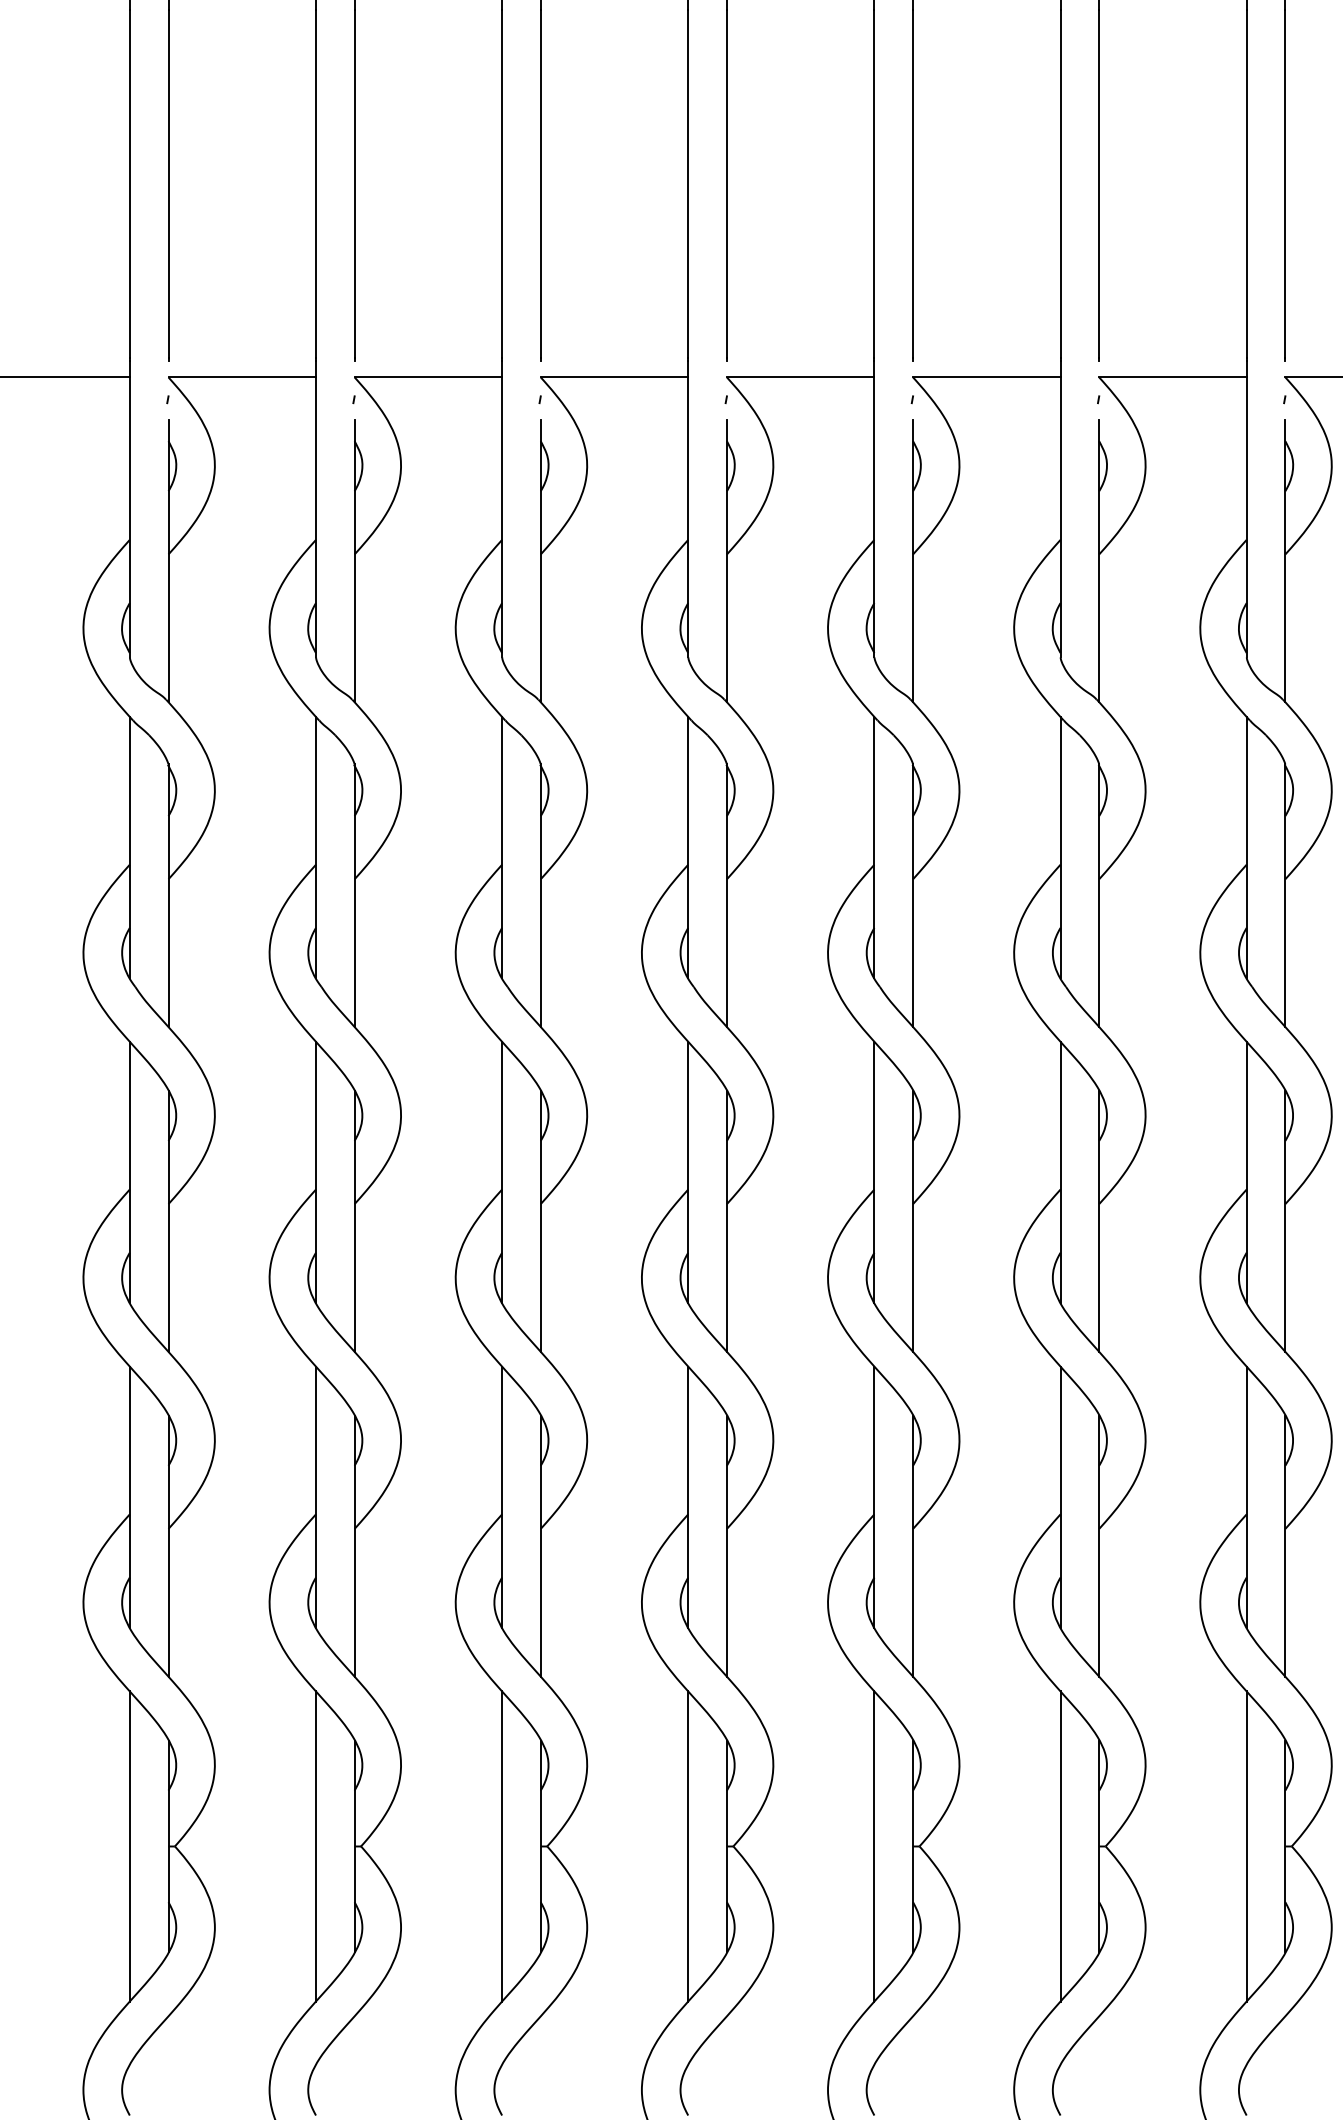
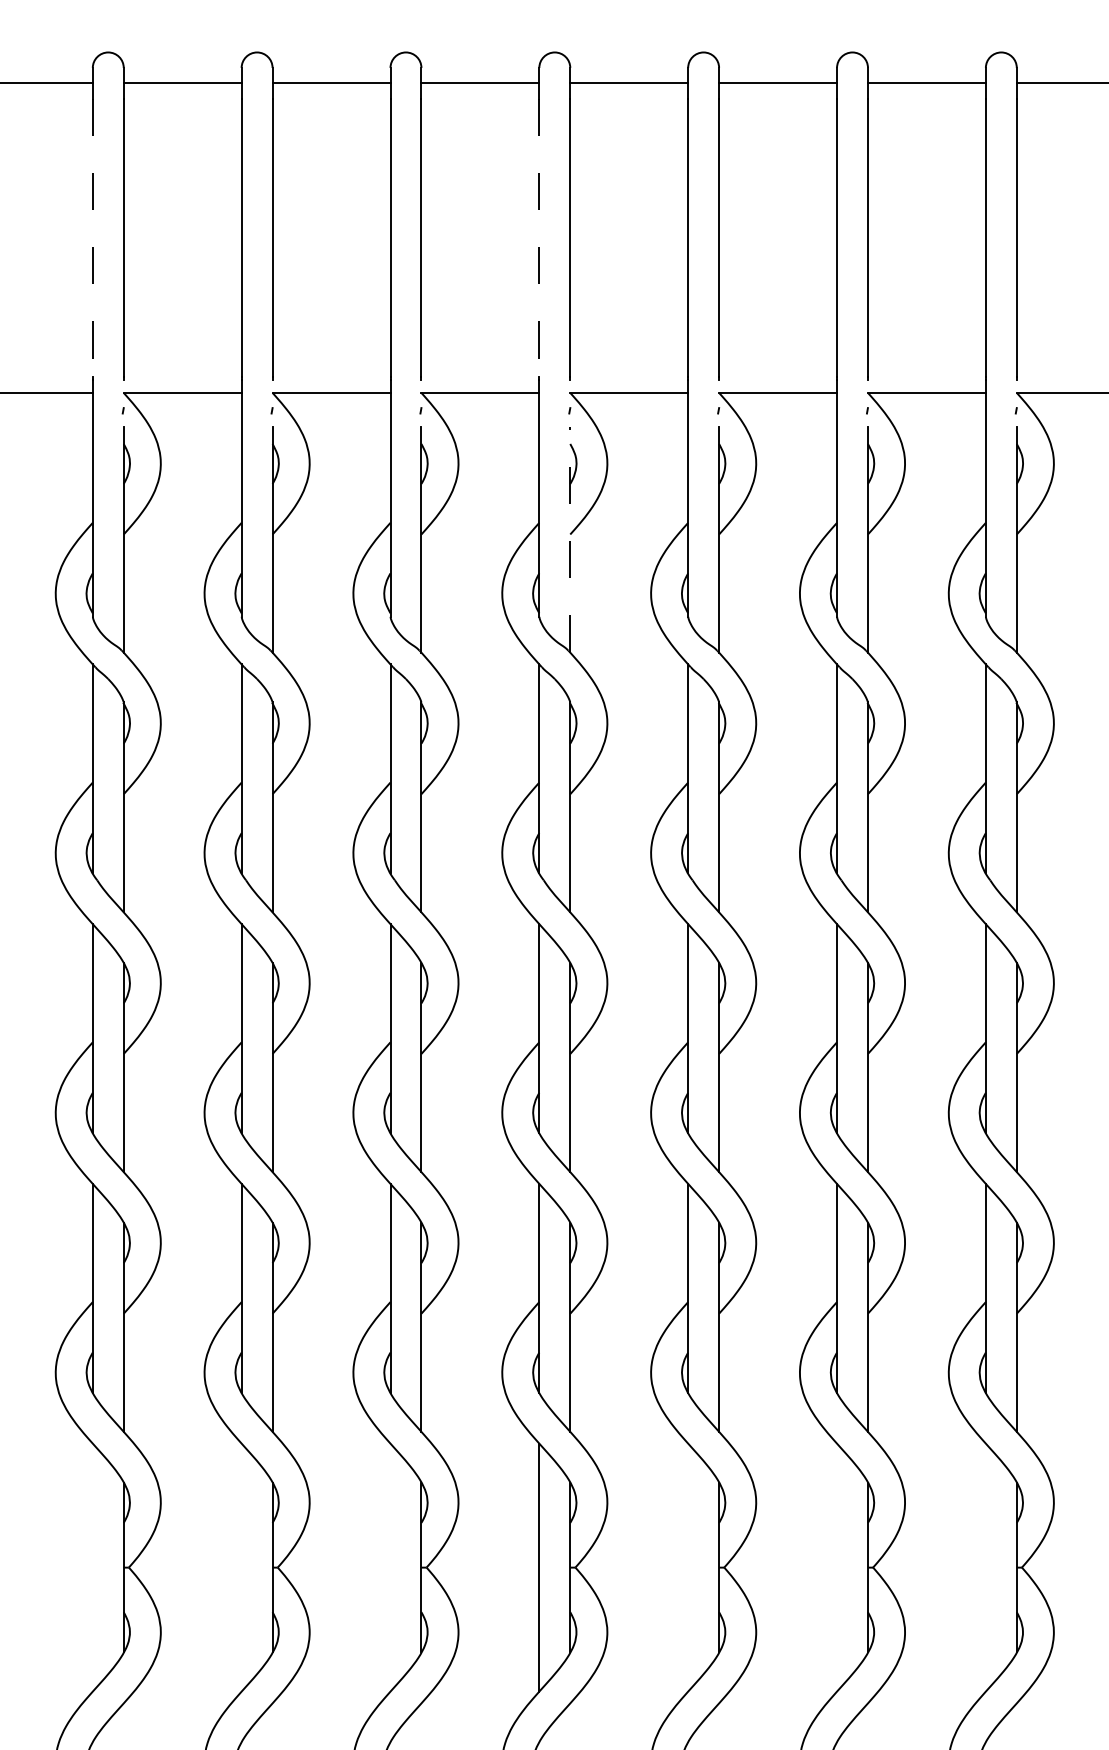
line: (129, 184) -> (92, 238), solid -> dashed
line: (688, 184) -> (539, 238), solid -> dashed
line: (727, 560) -> (570, 539), solid -> dashed
line: (129, 1846) -> (92, 1567), removed
line: (315, 1846) -> (241, 1567), removed
line: (502, 1846) -> (390, 1567), removed
line: (874, 1846) -> (688, 1567), removed
line: (1061, 1846) -> (837, 1567), removed
line: (1246, 1846) -> (985, 1567), removed

